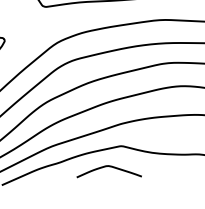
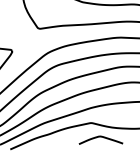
curve: (108, 167) -> (100, 137), moved

